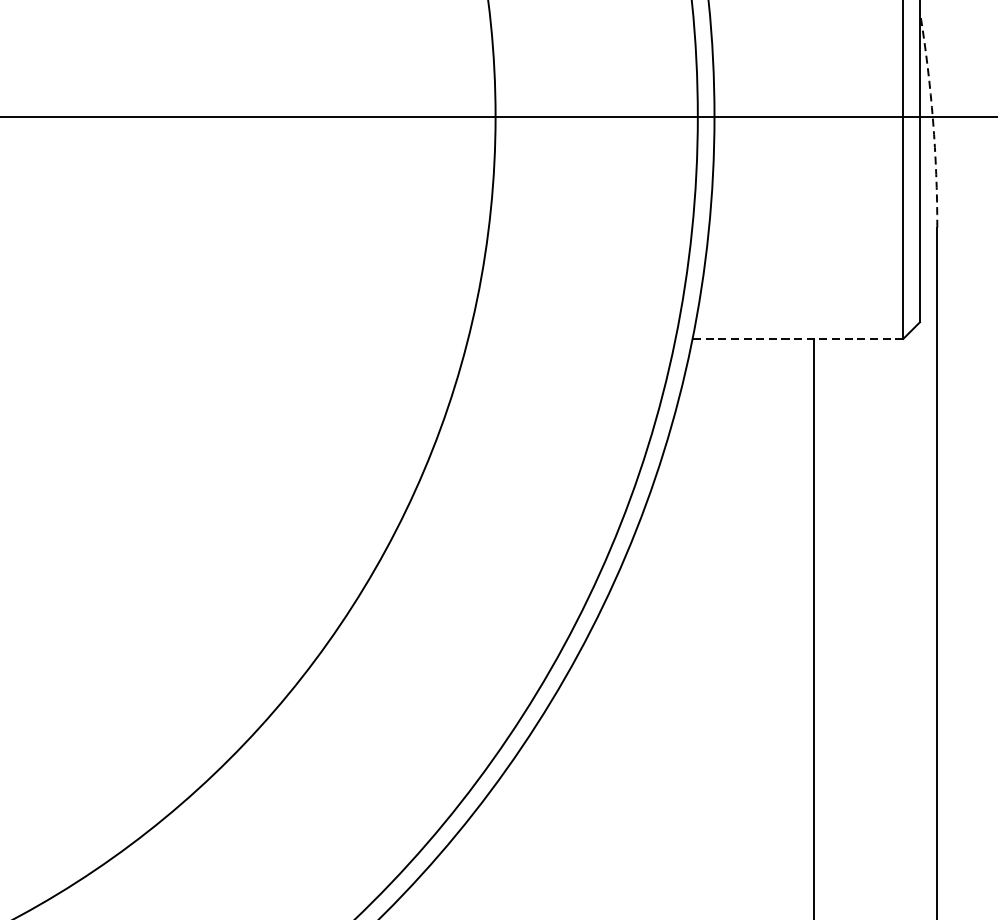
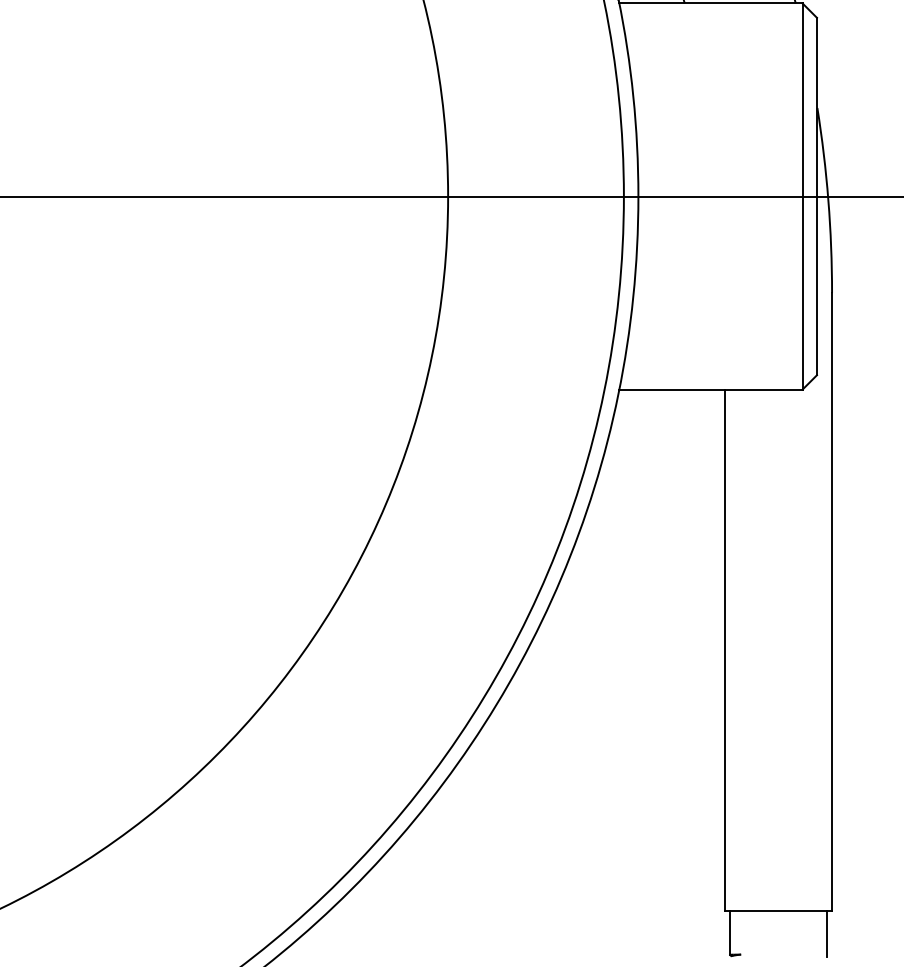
arc: (933, 121) -> (828, 200), dashed -> solid
line: (797, 338) -> (710, 389), dashed -> solid

